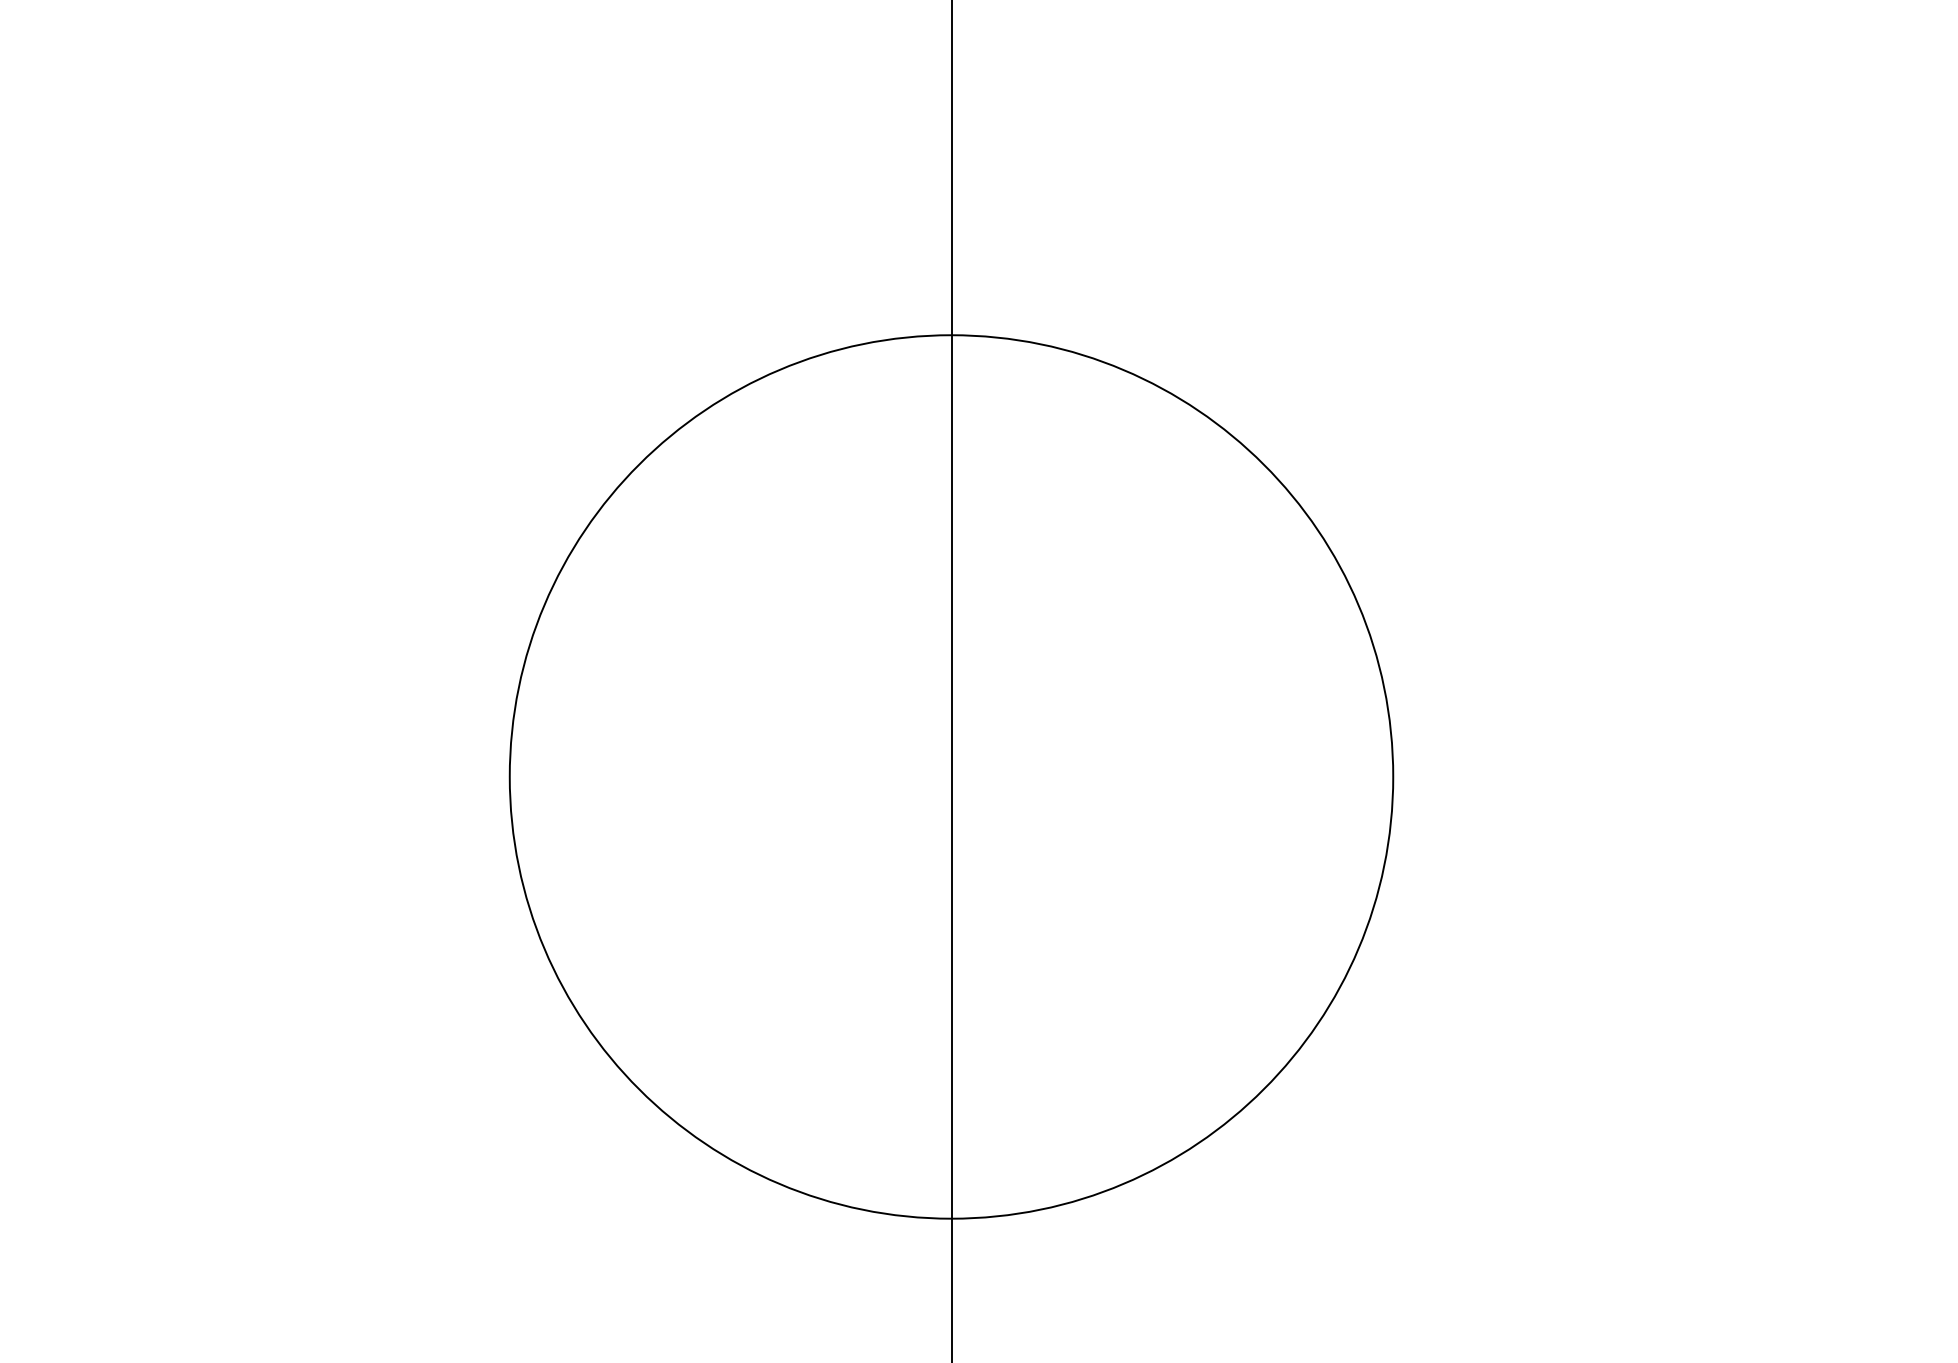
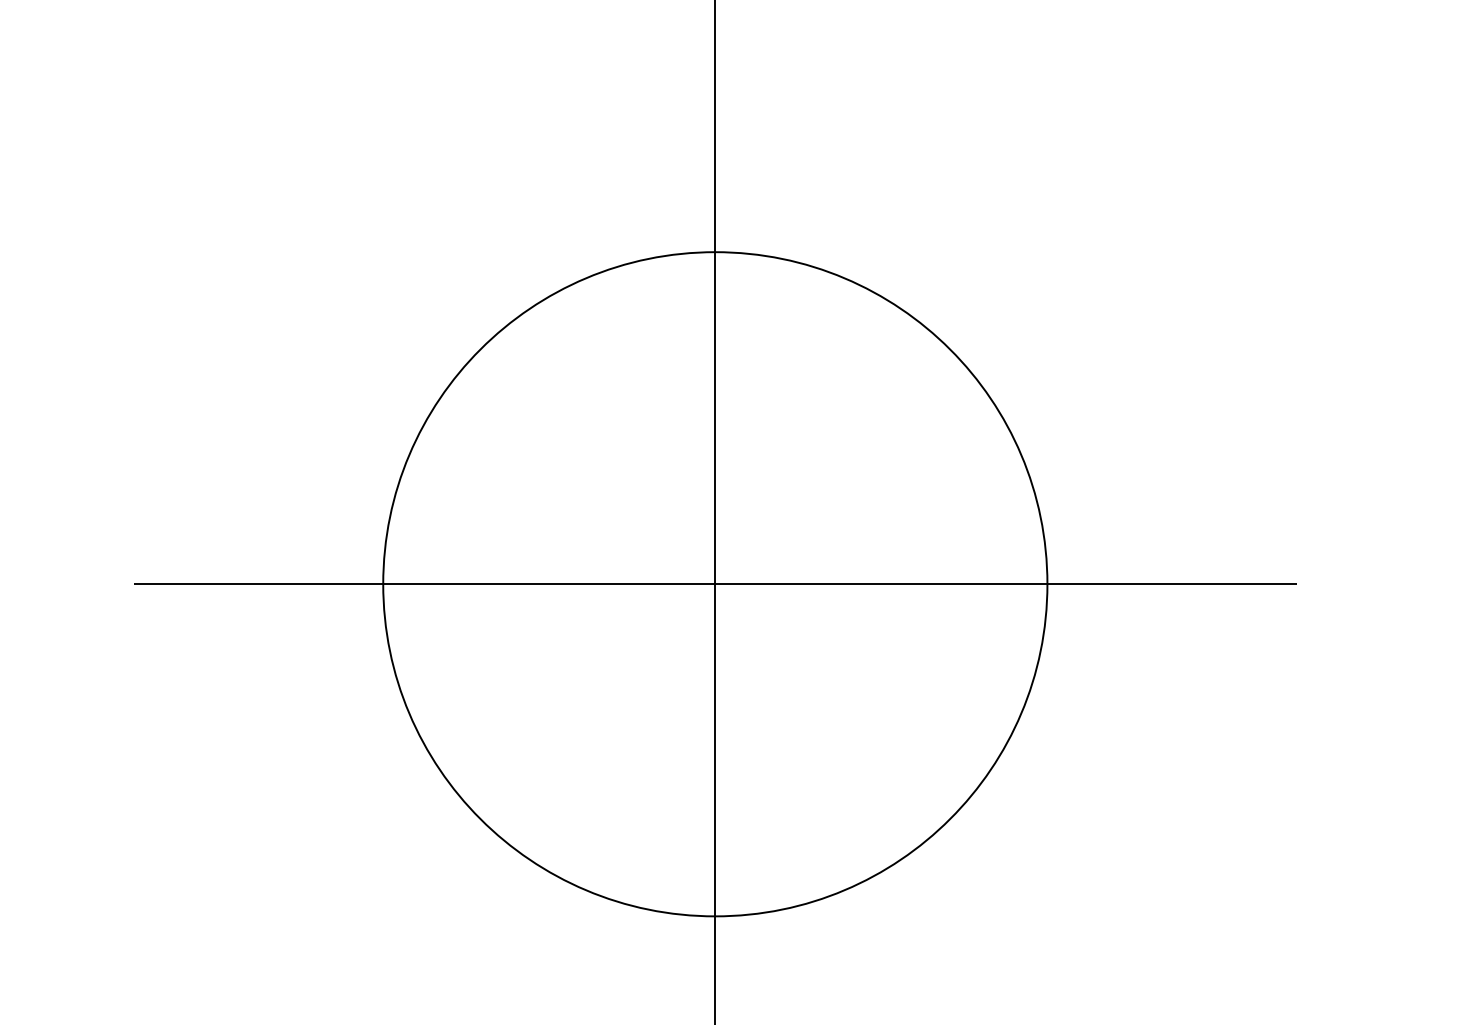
line: (951, 776) -> (715, 583), added

